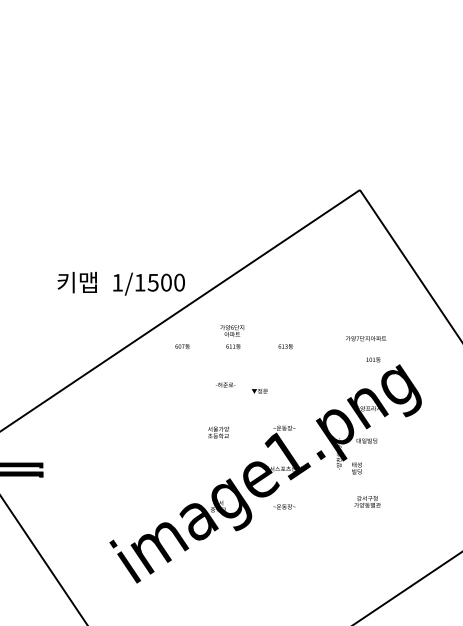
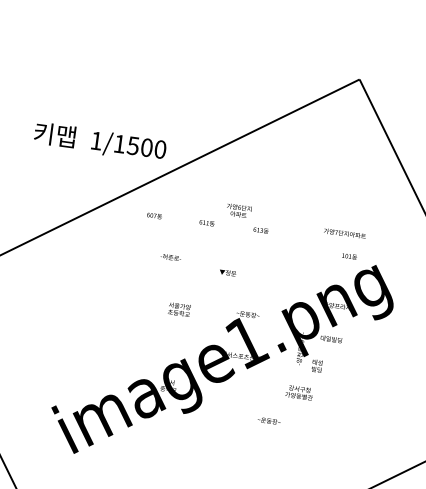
text: (232, 330) -> (239, 210), moved
text: (225, 384) -> (170, 256), moved
text: (367, 501) -> (299, 392), moved
text: (284, 506) -> (269, 420), moved

